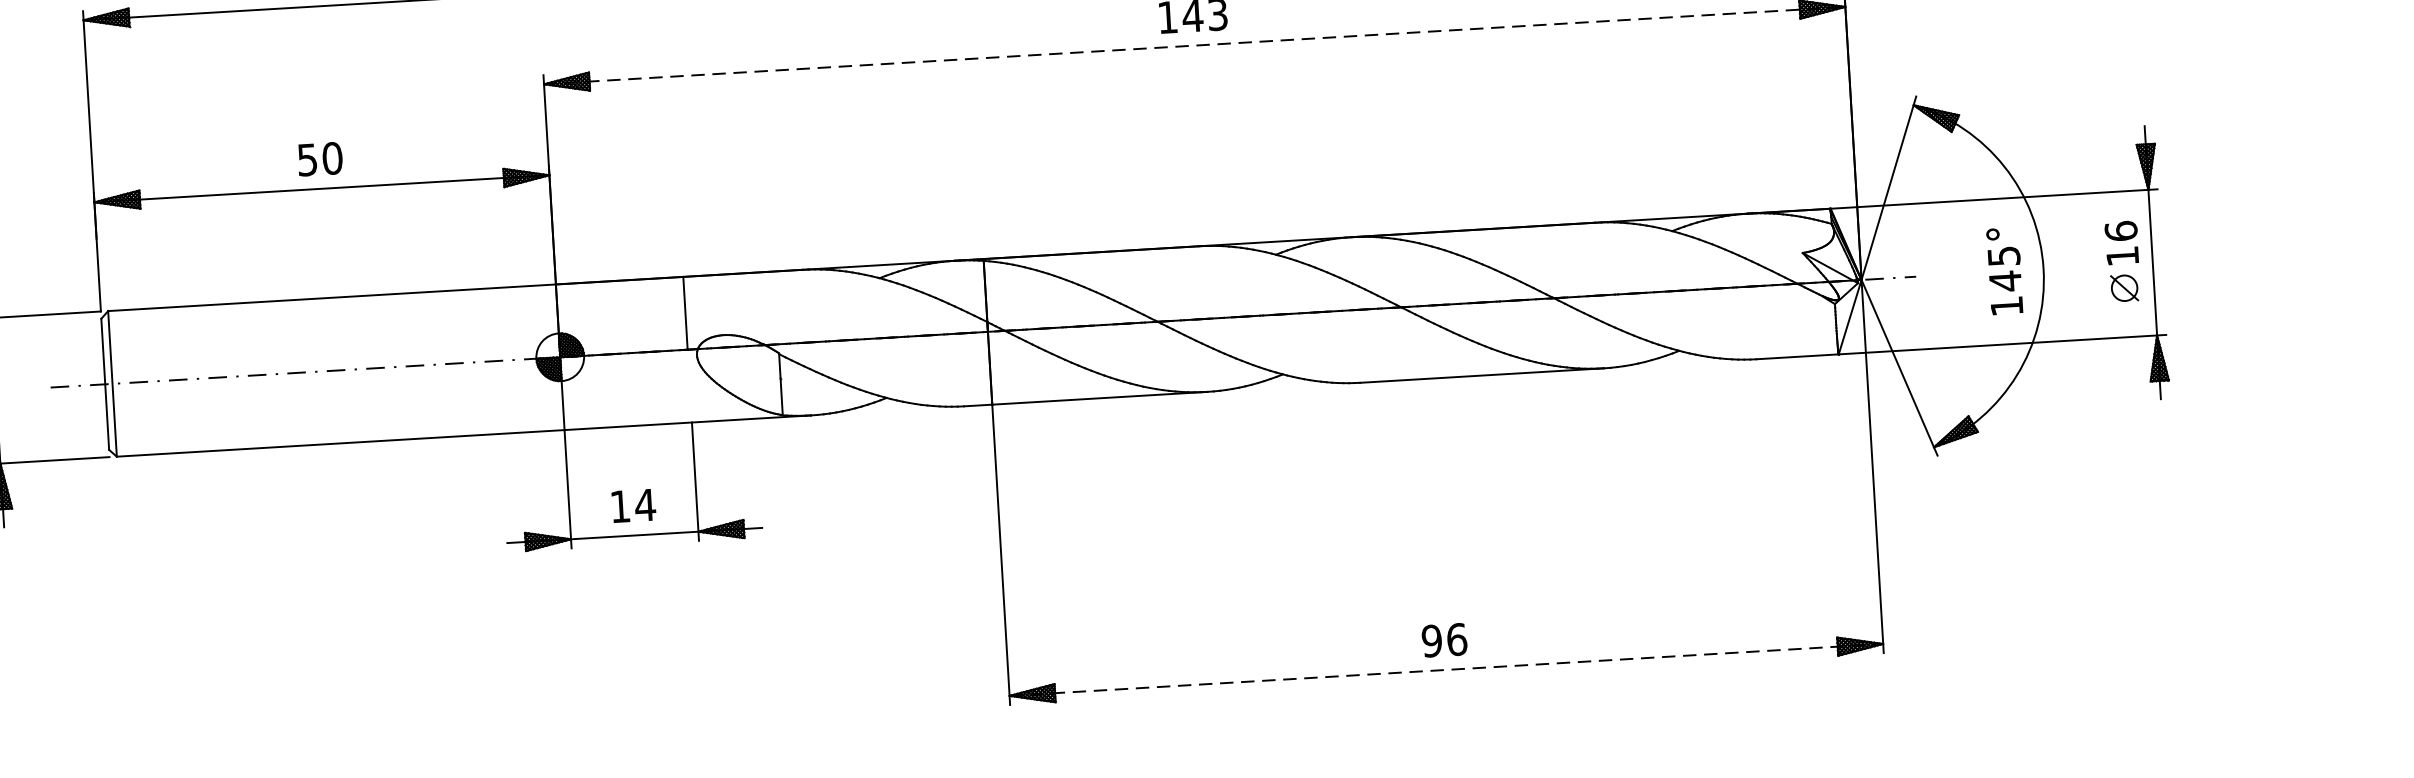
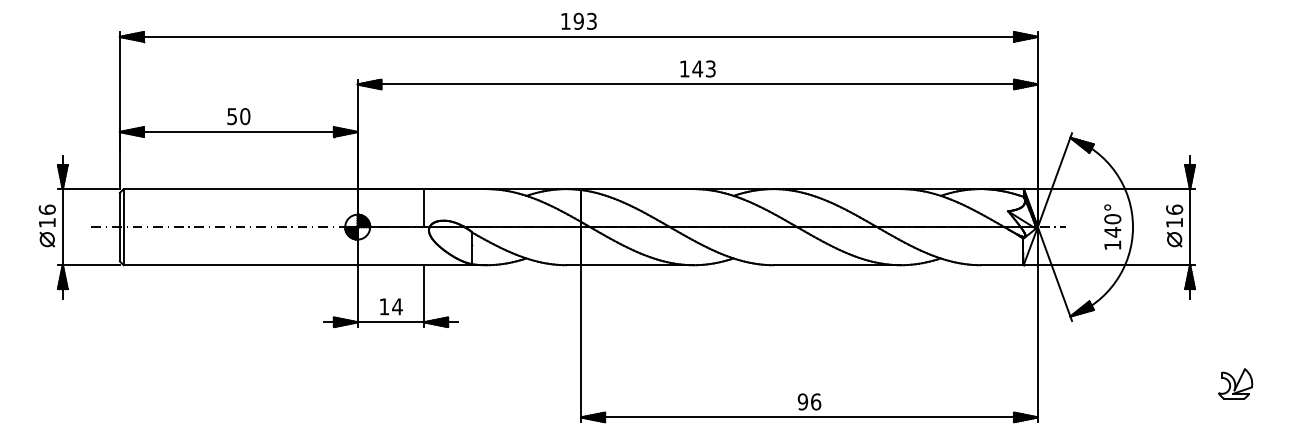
line: (1196, 45) -> (698, 84), dashed -> solid
text: (2003, 256) -> (1112, 219), 145° -> 140°
part: (2257, 556) -> (1235, 383), added
line: (1448, 669) -> (810, 417), dashed -> solid

